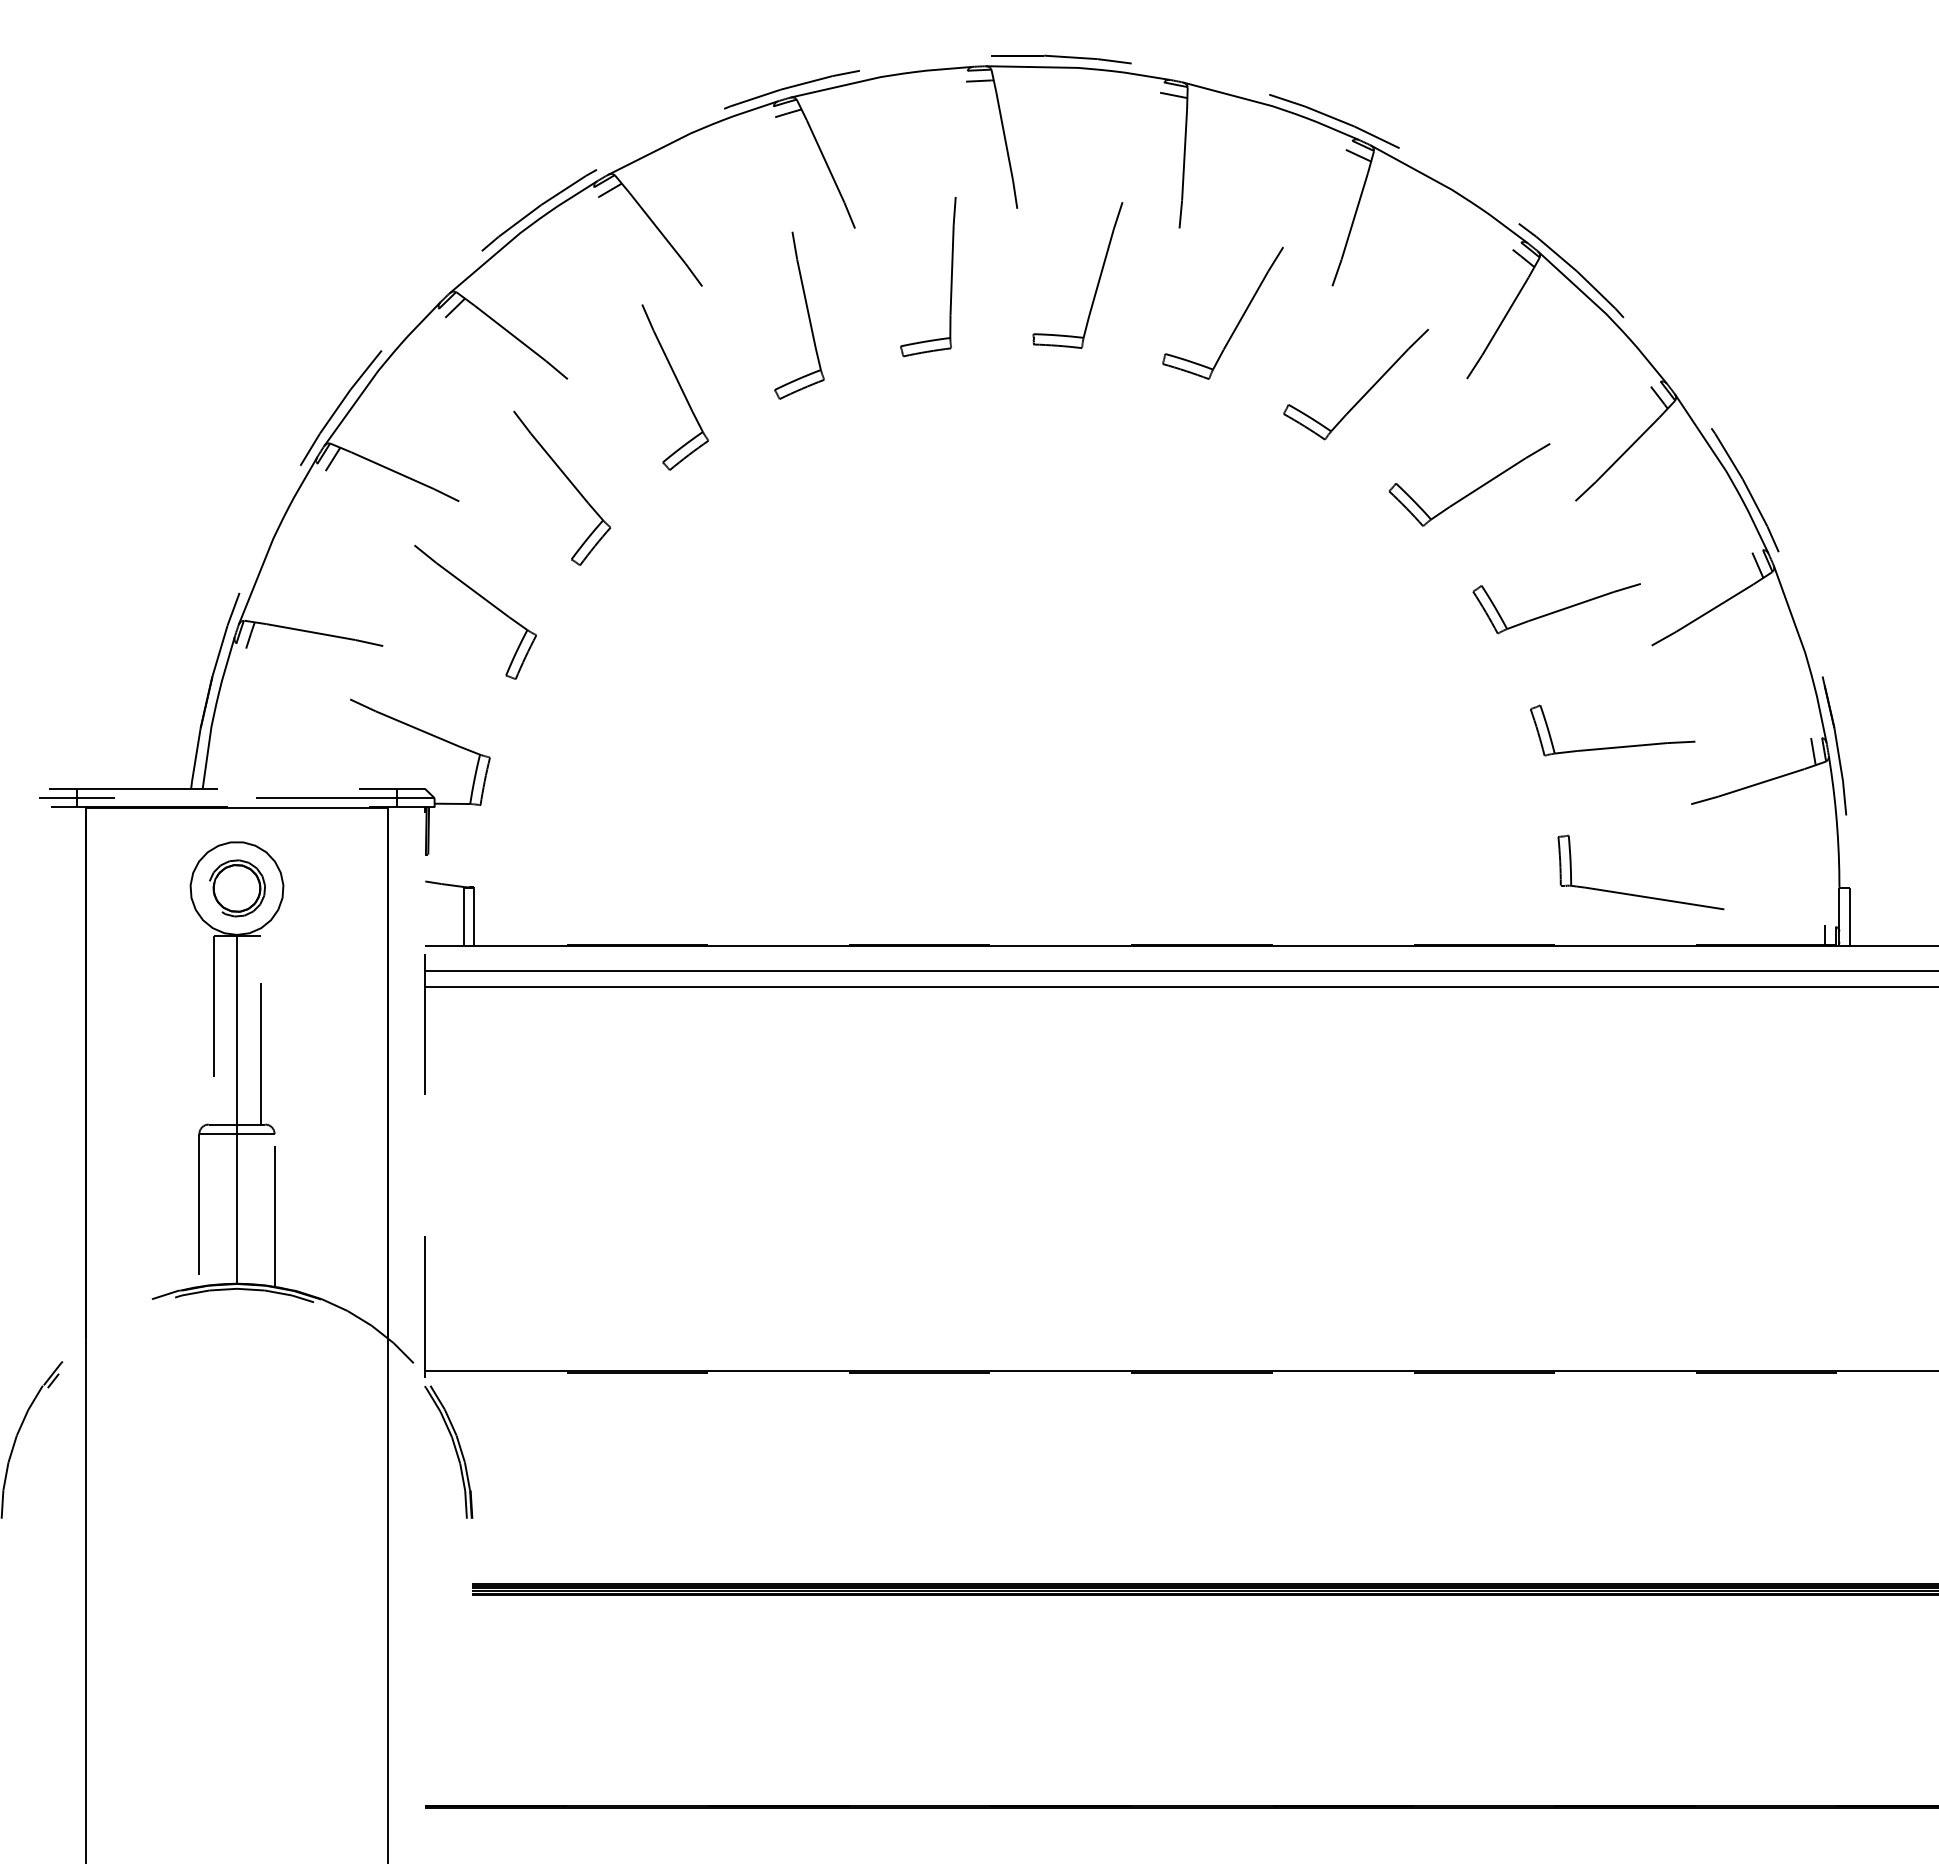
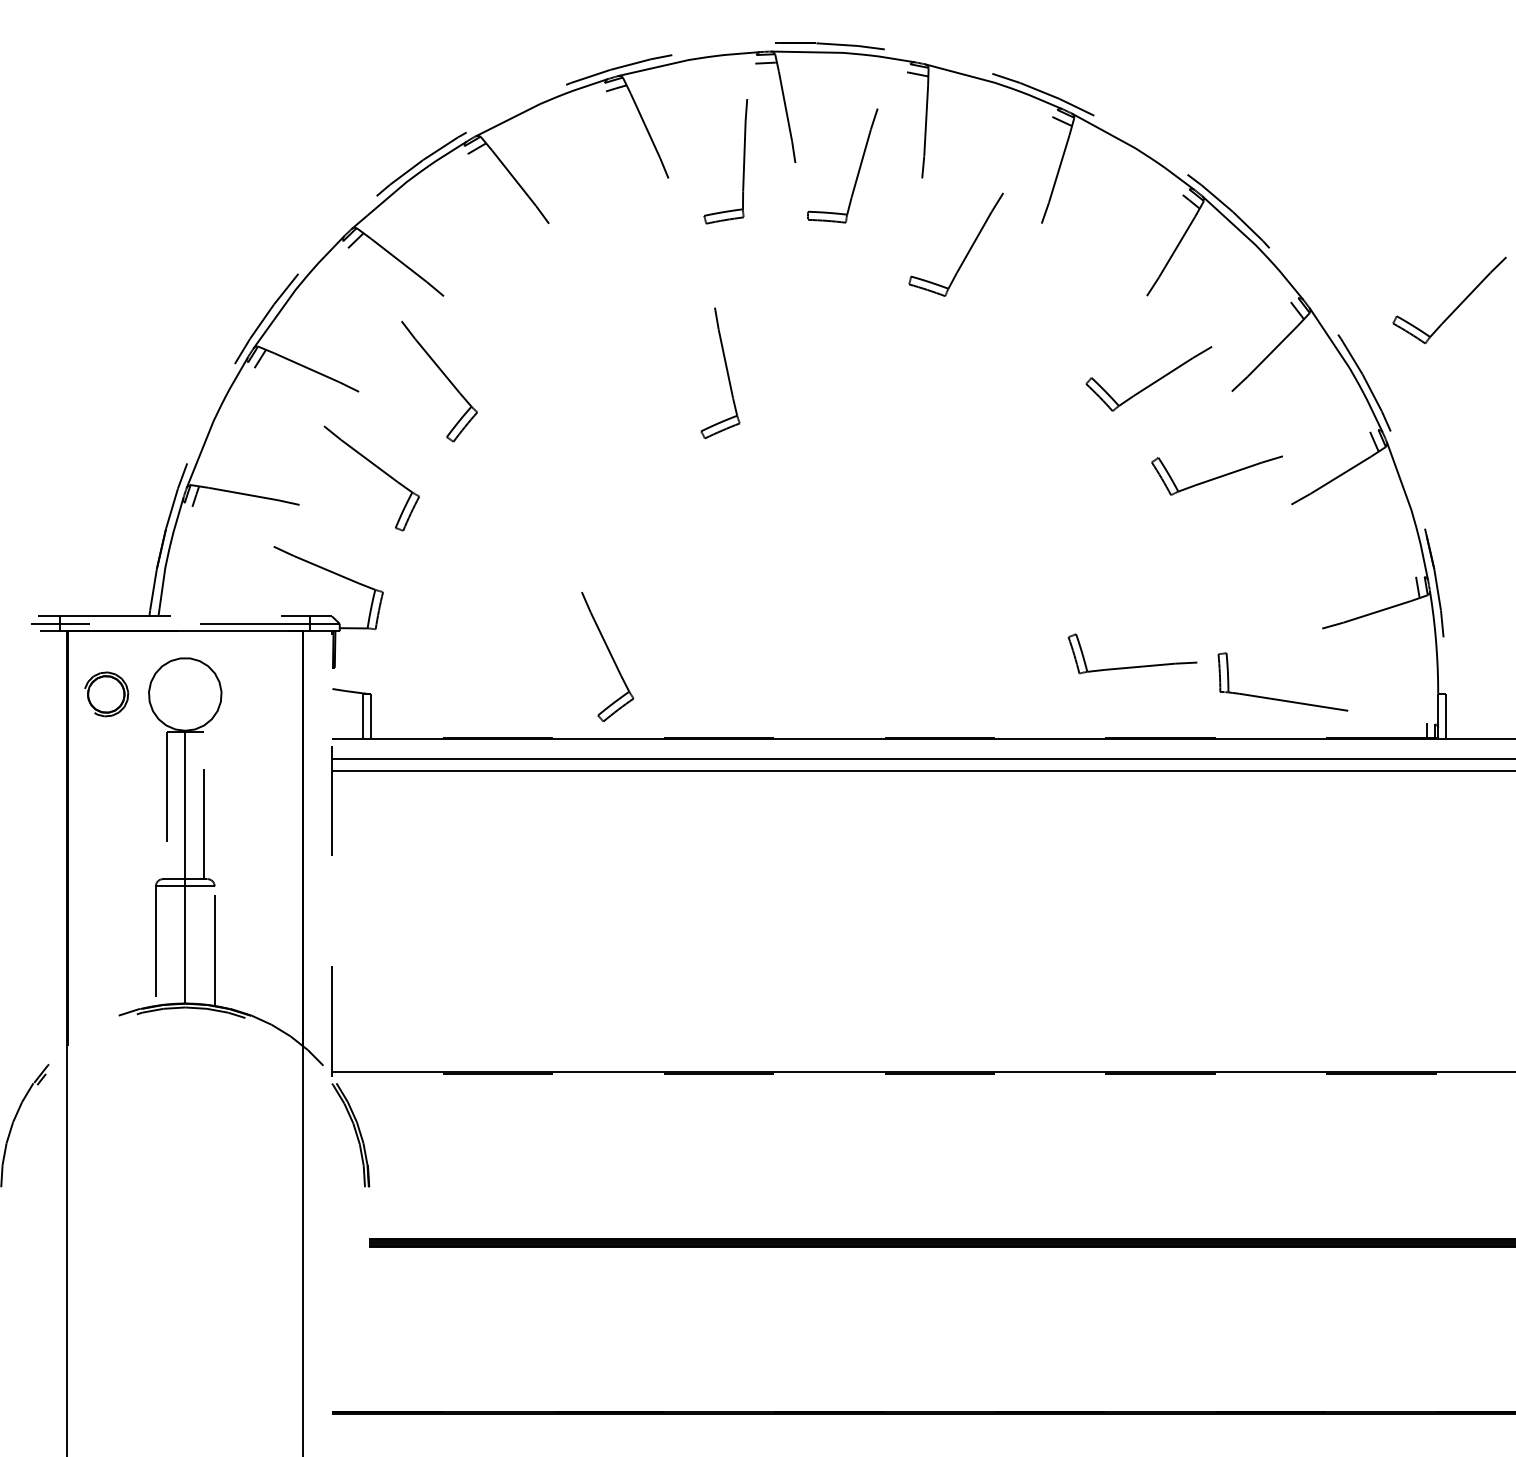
part: (950, 278) -> (743, 162), moved
part: (1097, 282) -> (858, 171), moved
part: (807, 314) -> (726, 372), moved
part: (674, 387) -> (607, 656), moved
part: (1364, 393) -> (1456, 307), moved
part: (1613, 746) -> (1133, 666), moved
part: (237, 888) -> (106, 694), moved

